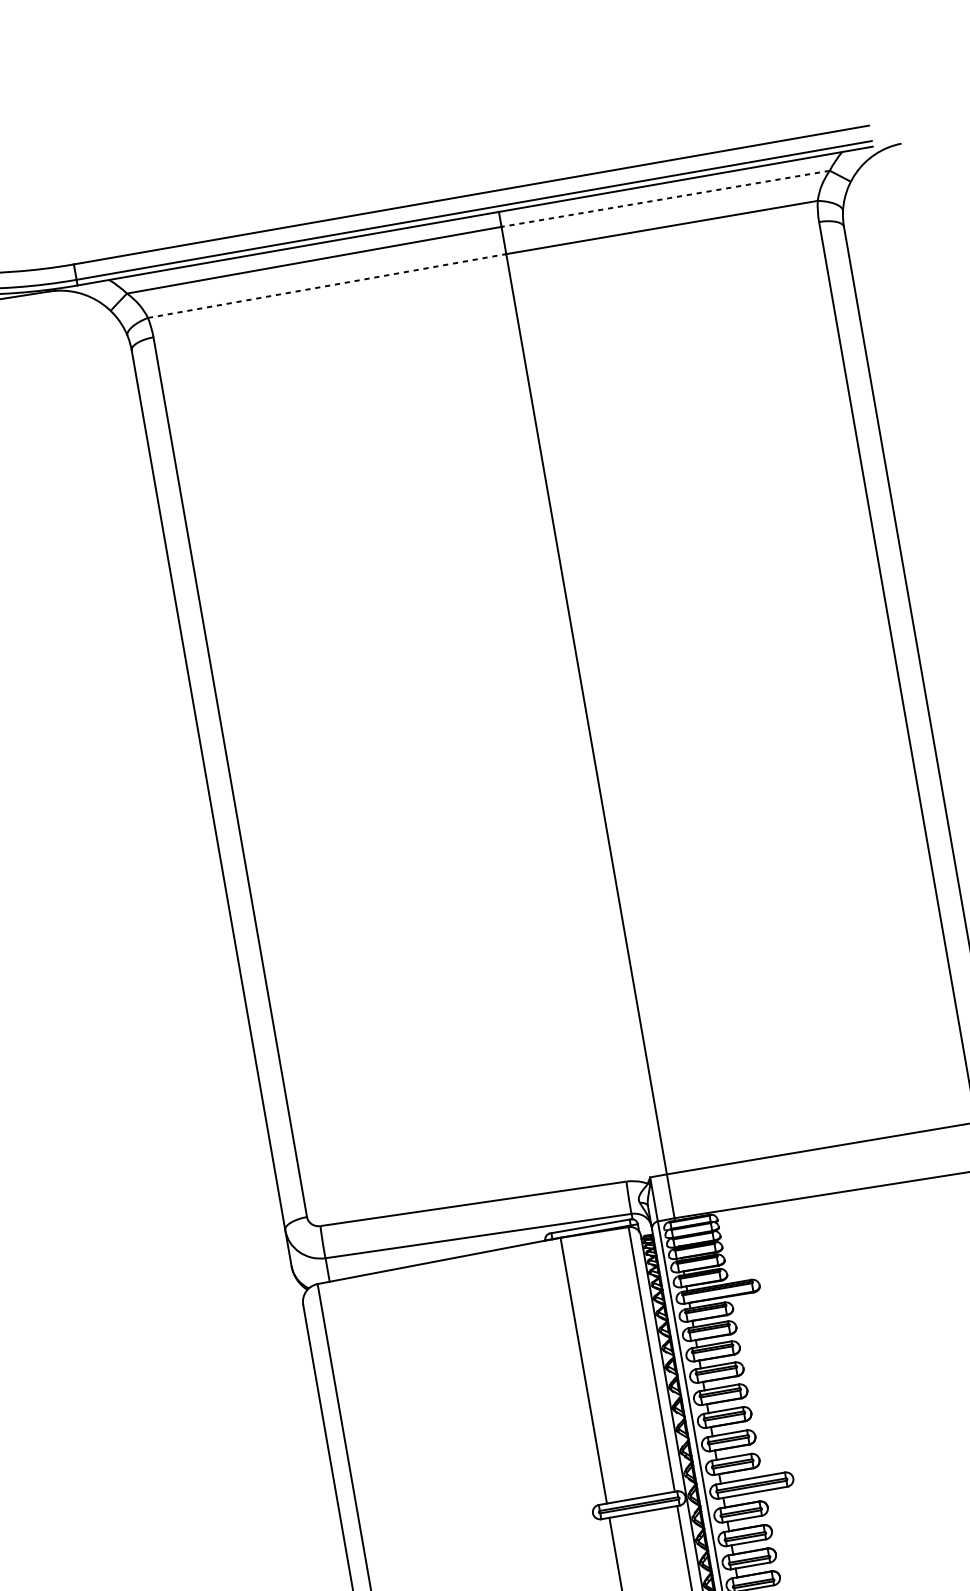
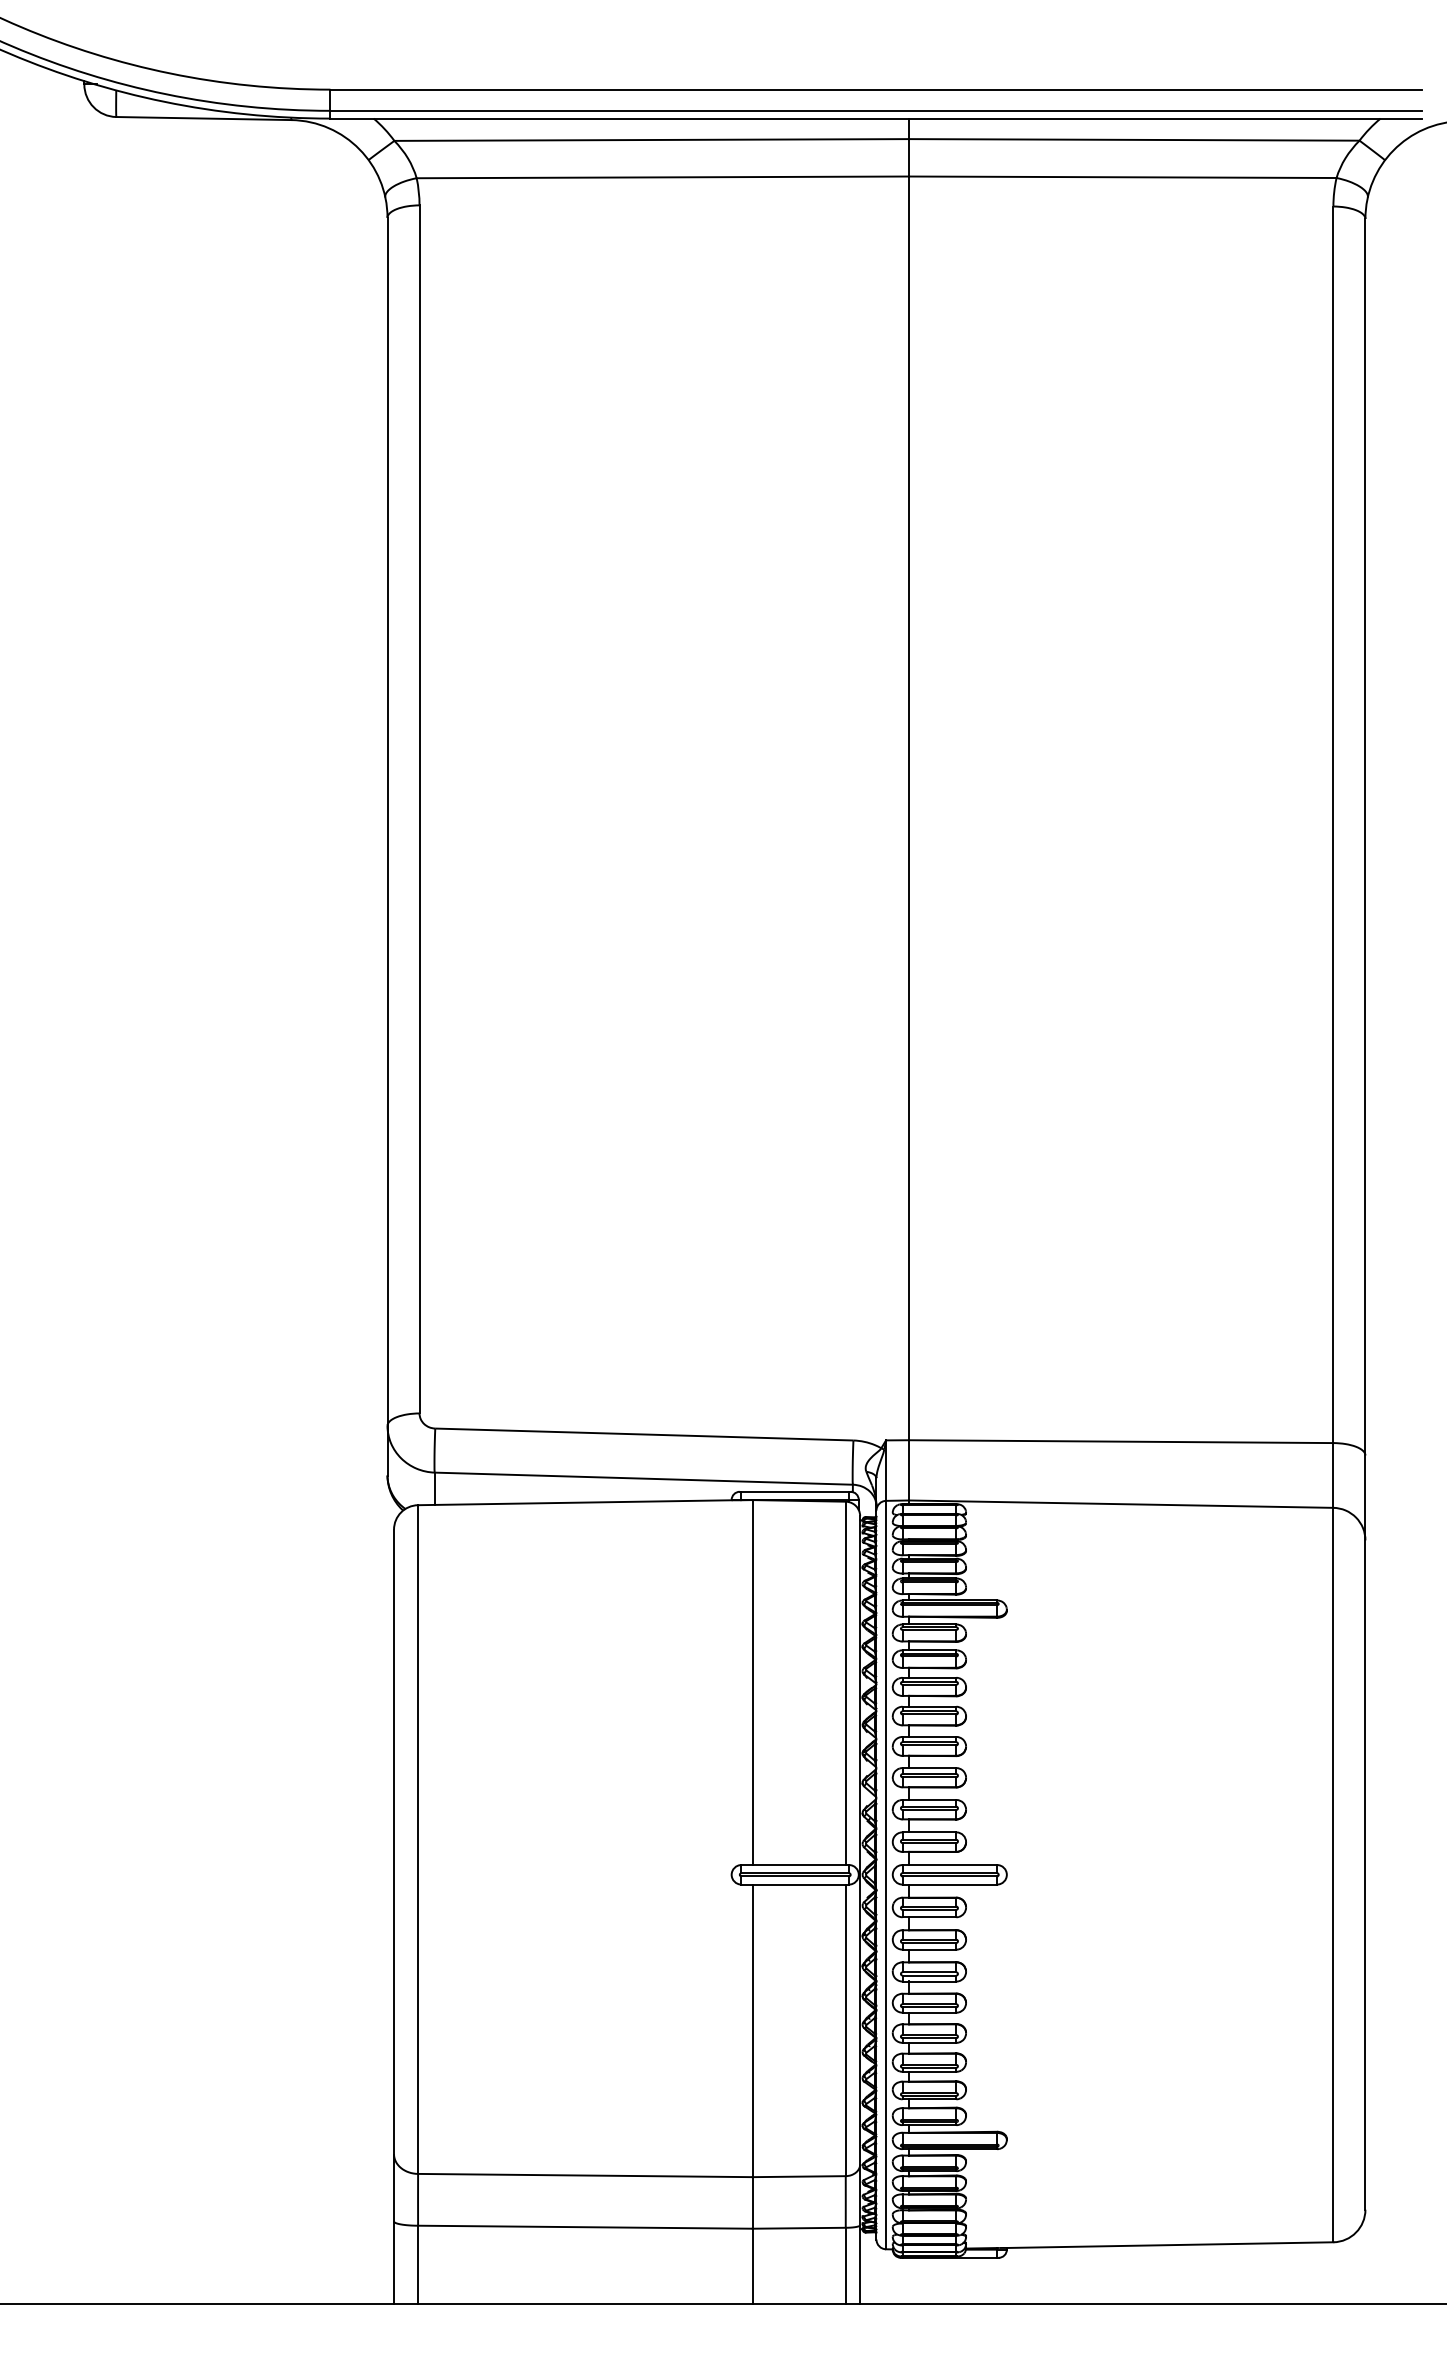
line: (665, 198) -> (1133, 139), dashed -> solid
line: (327, 286) -> (663, 177), dashed -> solid

